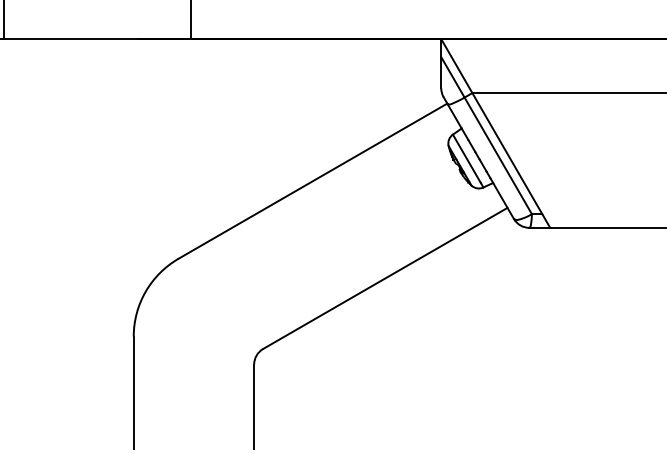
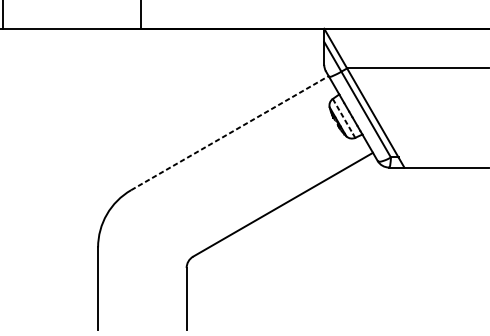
line: (466, 158) -> (342, 116), solid -> dashed
line: (313, 180) -> (230, 132), solid -> dashed

